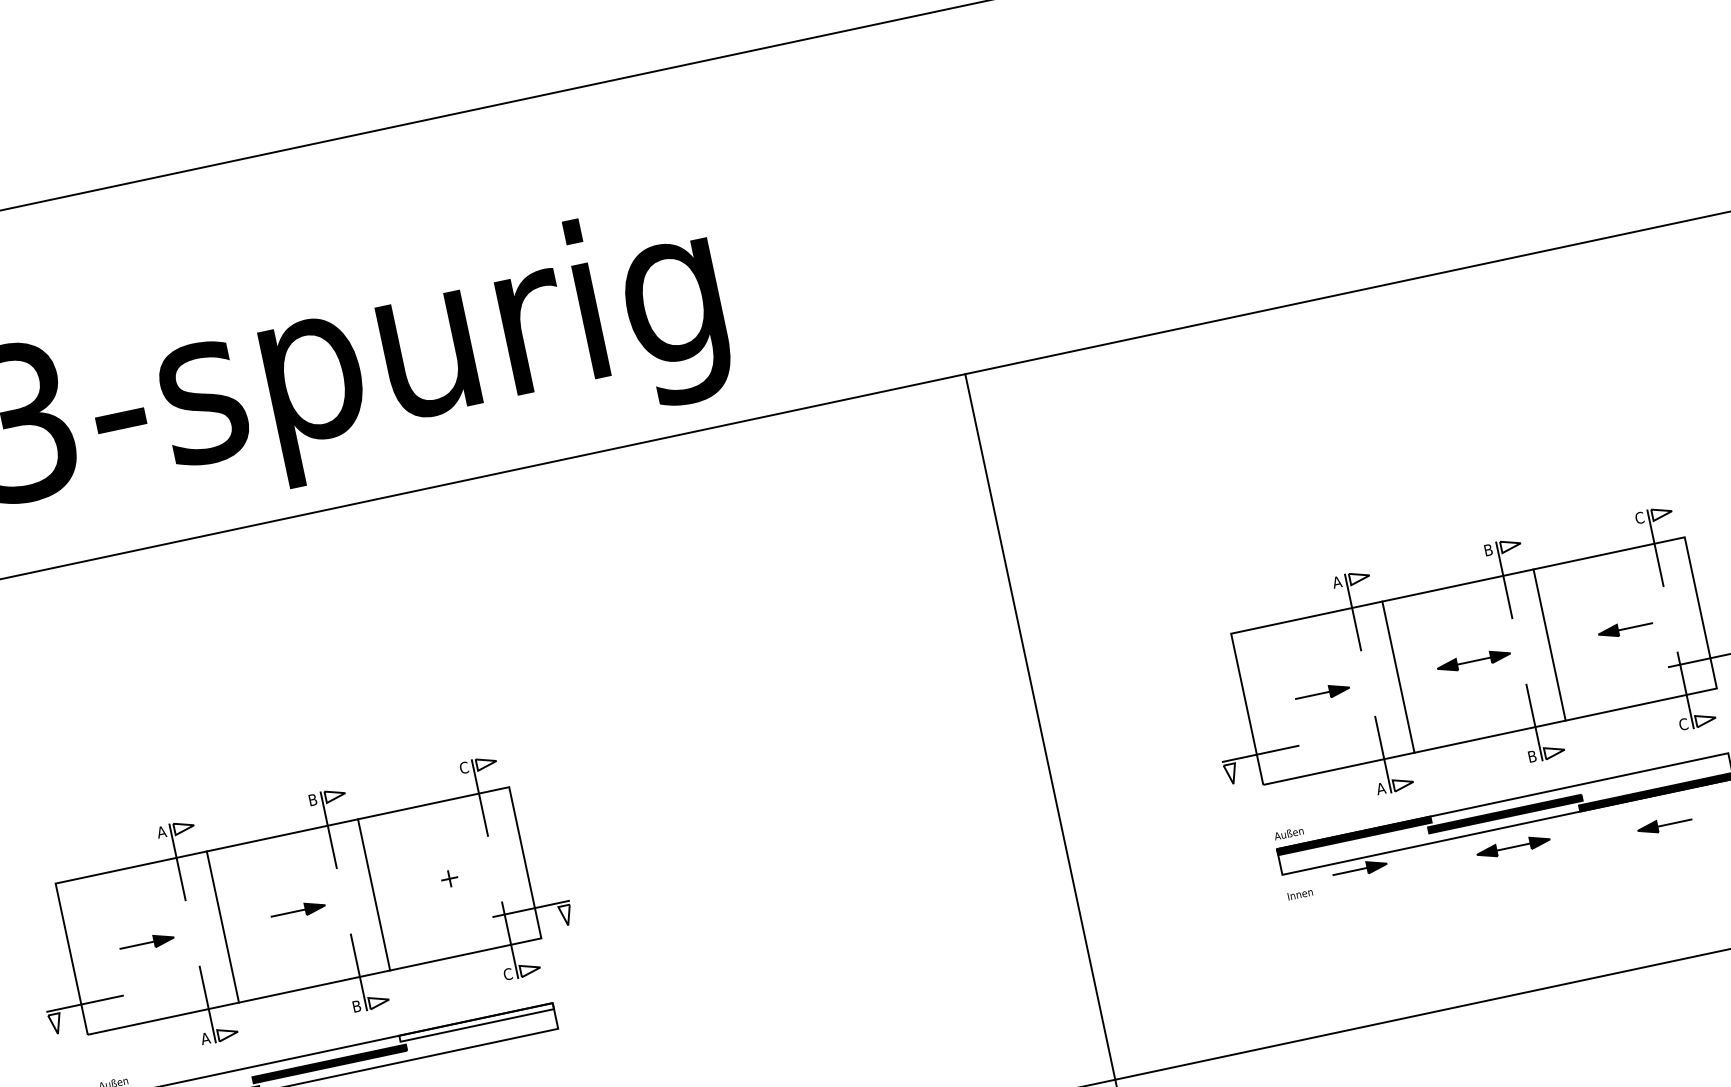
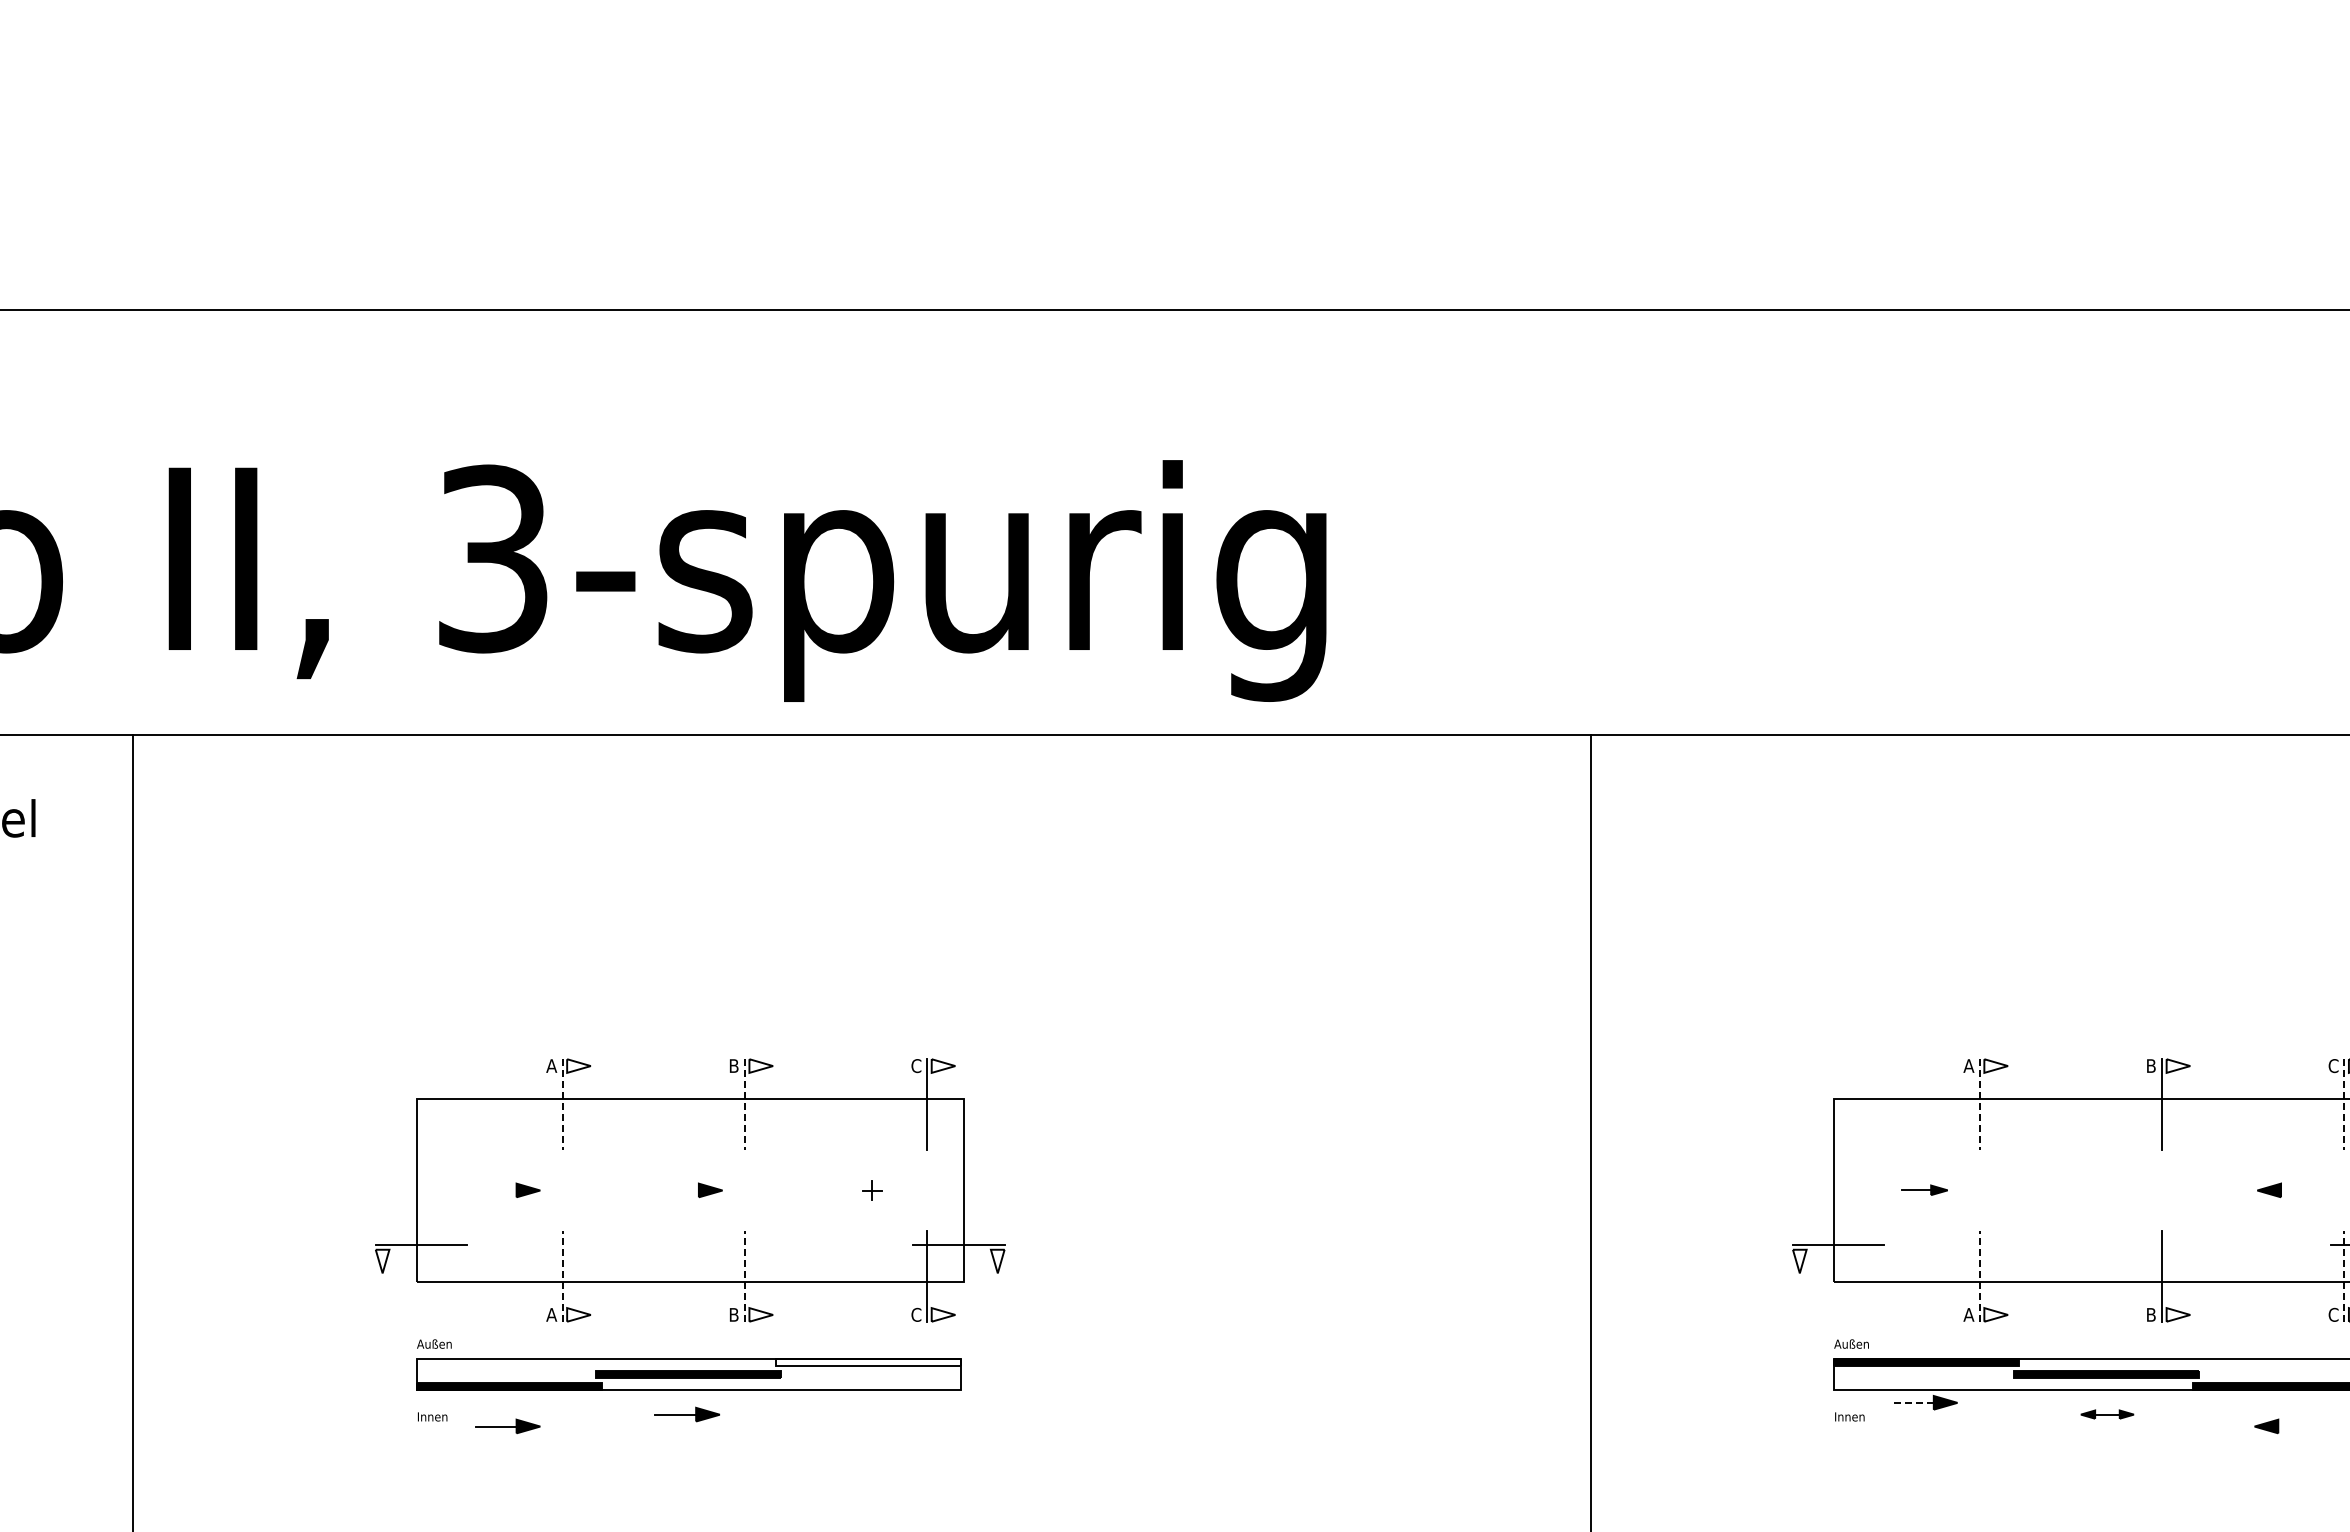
line: (1655, 547) -> (2344, 1104), solid -> dashed
line: (1352, 612) -> (1979, 1104), solid -> dashed
line: (1635, 626) -> (2301, 1190), removed
line: (1549, 645) -> (2198, 1190), removed
part: (1473, 660) -> (2107, 1189), removed
line: (1398, 677) -> (2016, 1190), removed
line: (1685, 690) -> (2344, 1276), solid -> dashed
part: (1322, 692) -> (1924, 1189), size x0.7
line: (1383, 754) -> (1979, 1276), solid -> dashed
line: (1674, 823) -> (2298, 1426), removed
line: (328, 830) -> (744, 1104), solid -> dashed
part: (1513, 846) -> (2107, 1414), size x0.6
line: (177, 862) -> (562, 1104), solid -> dashed
line: (1350, 871) -> (1913, 1402), solid -> dashed
line: (374, 894) -> (781, 1190), removed
line: (287, 913) -> (677, 1190), removed
line: (223, 926) -> (599, 1190), removed
line: (137, 945) -> (495, 1190), removed
line: (358, 972) -> (744, 1276), solid -> dashed
line: (207, 1004) -> (562, 1276), solid -> dashed

